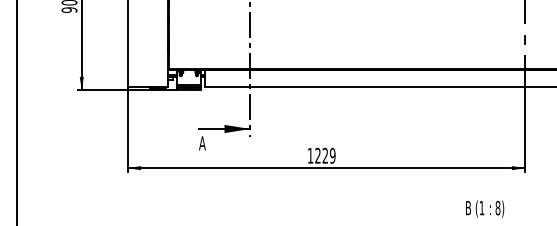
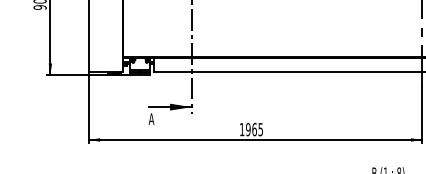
text: (325, 155) -> (254, 129), 1229 -> 1965

